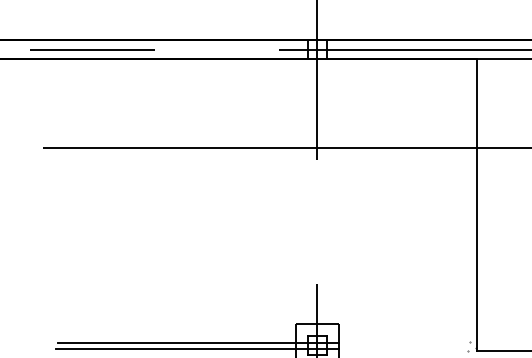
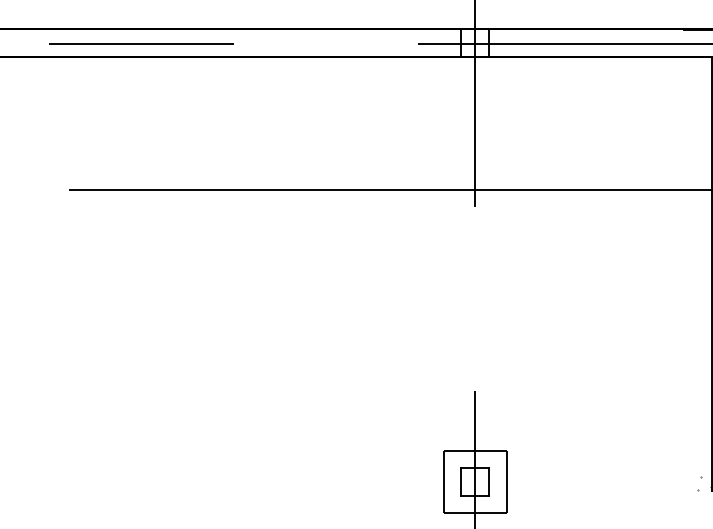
line: (198, 343) -> (298, 479), removed
line: (197, 348) -> (297, 486), removed

